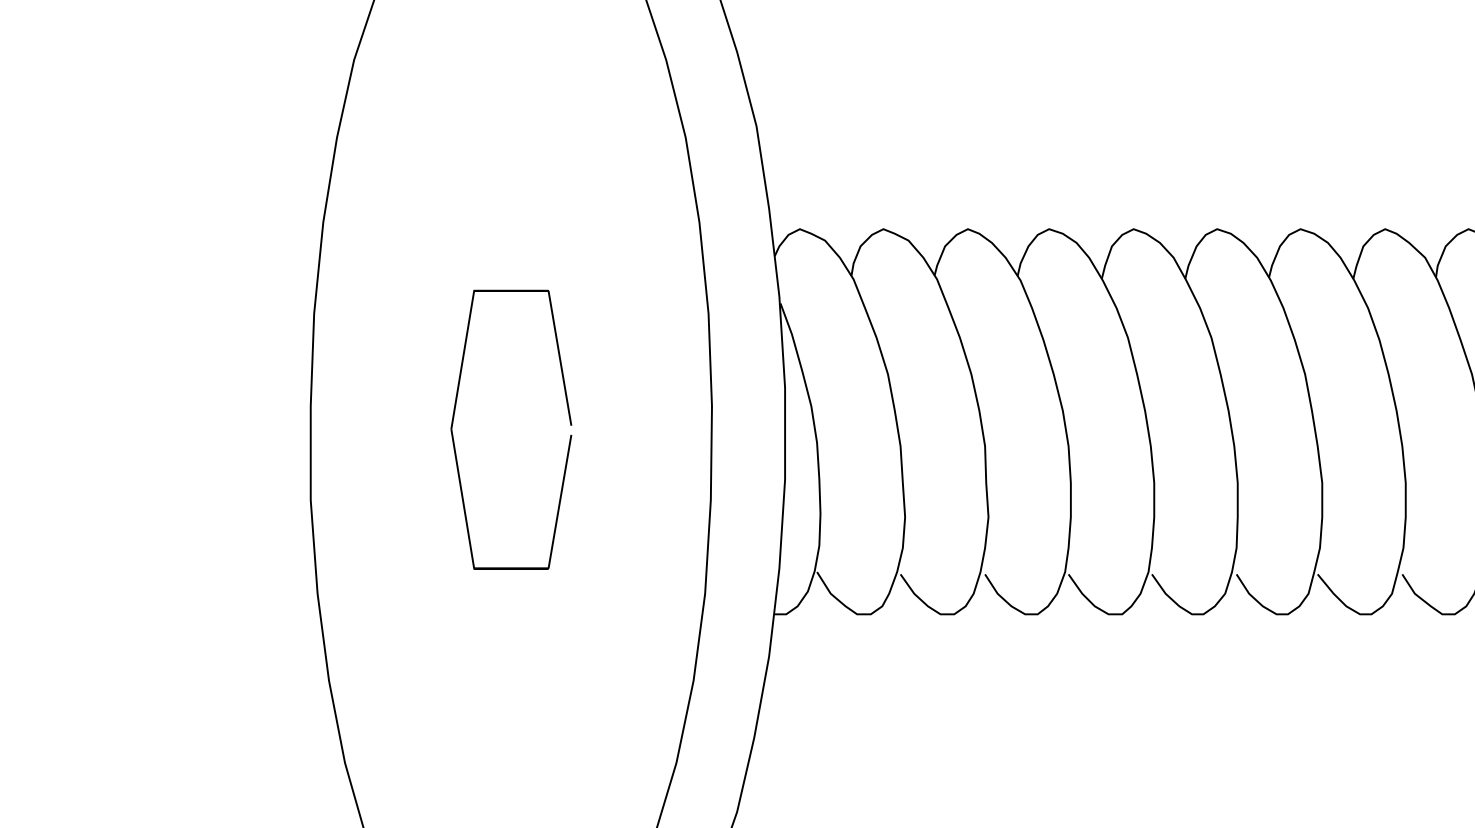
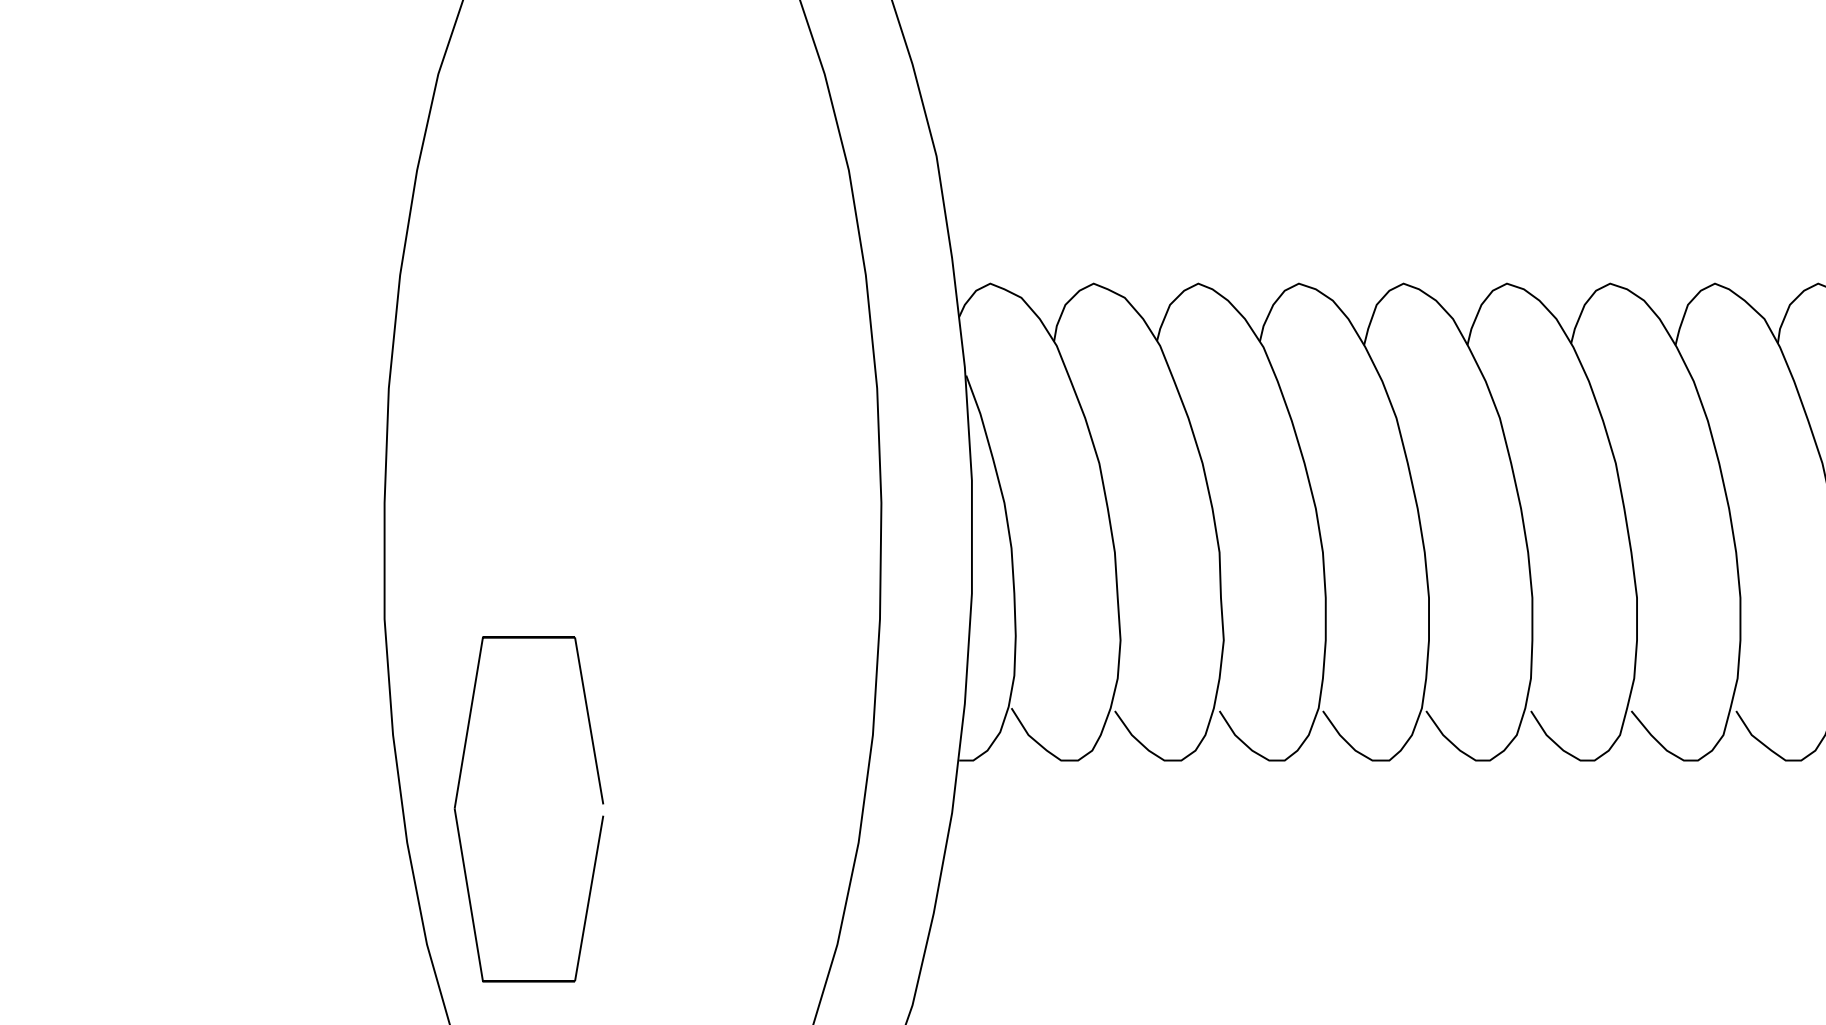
part: (454, 440) -> (458, 822), moved

